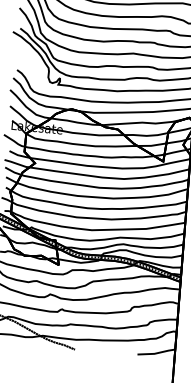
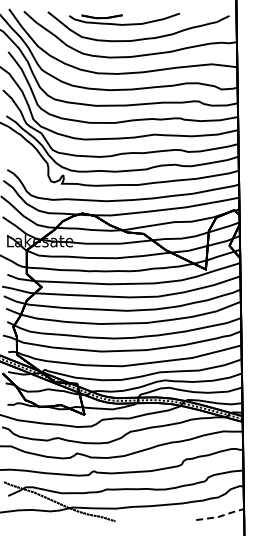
line: (156, 353) -> (220, 516), solid -> dashed

